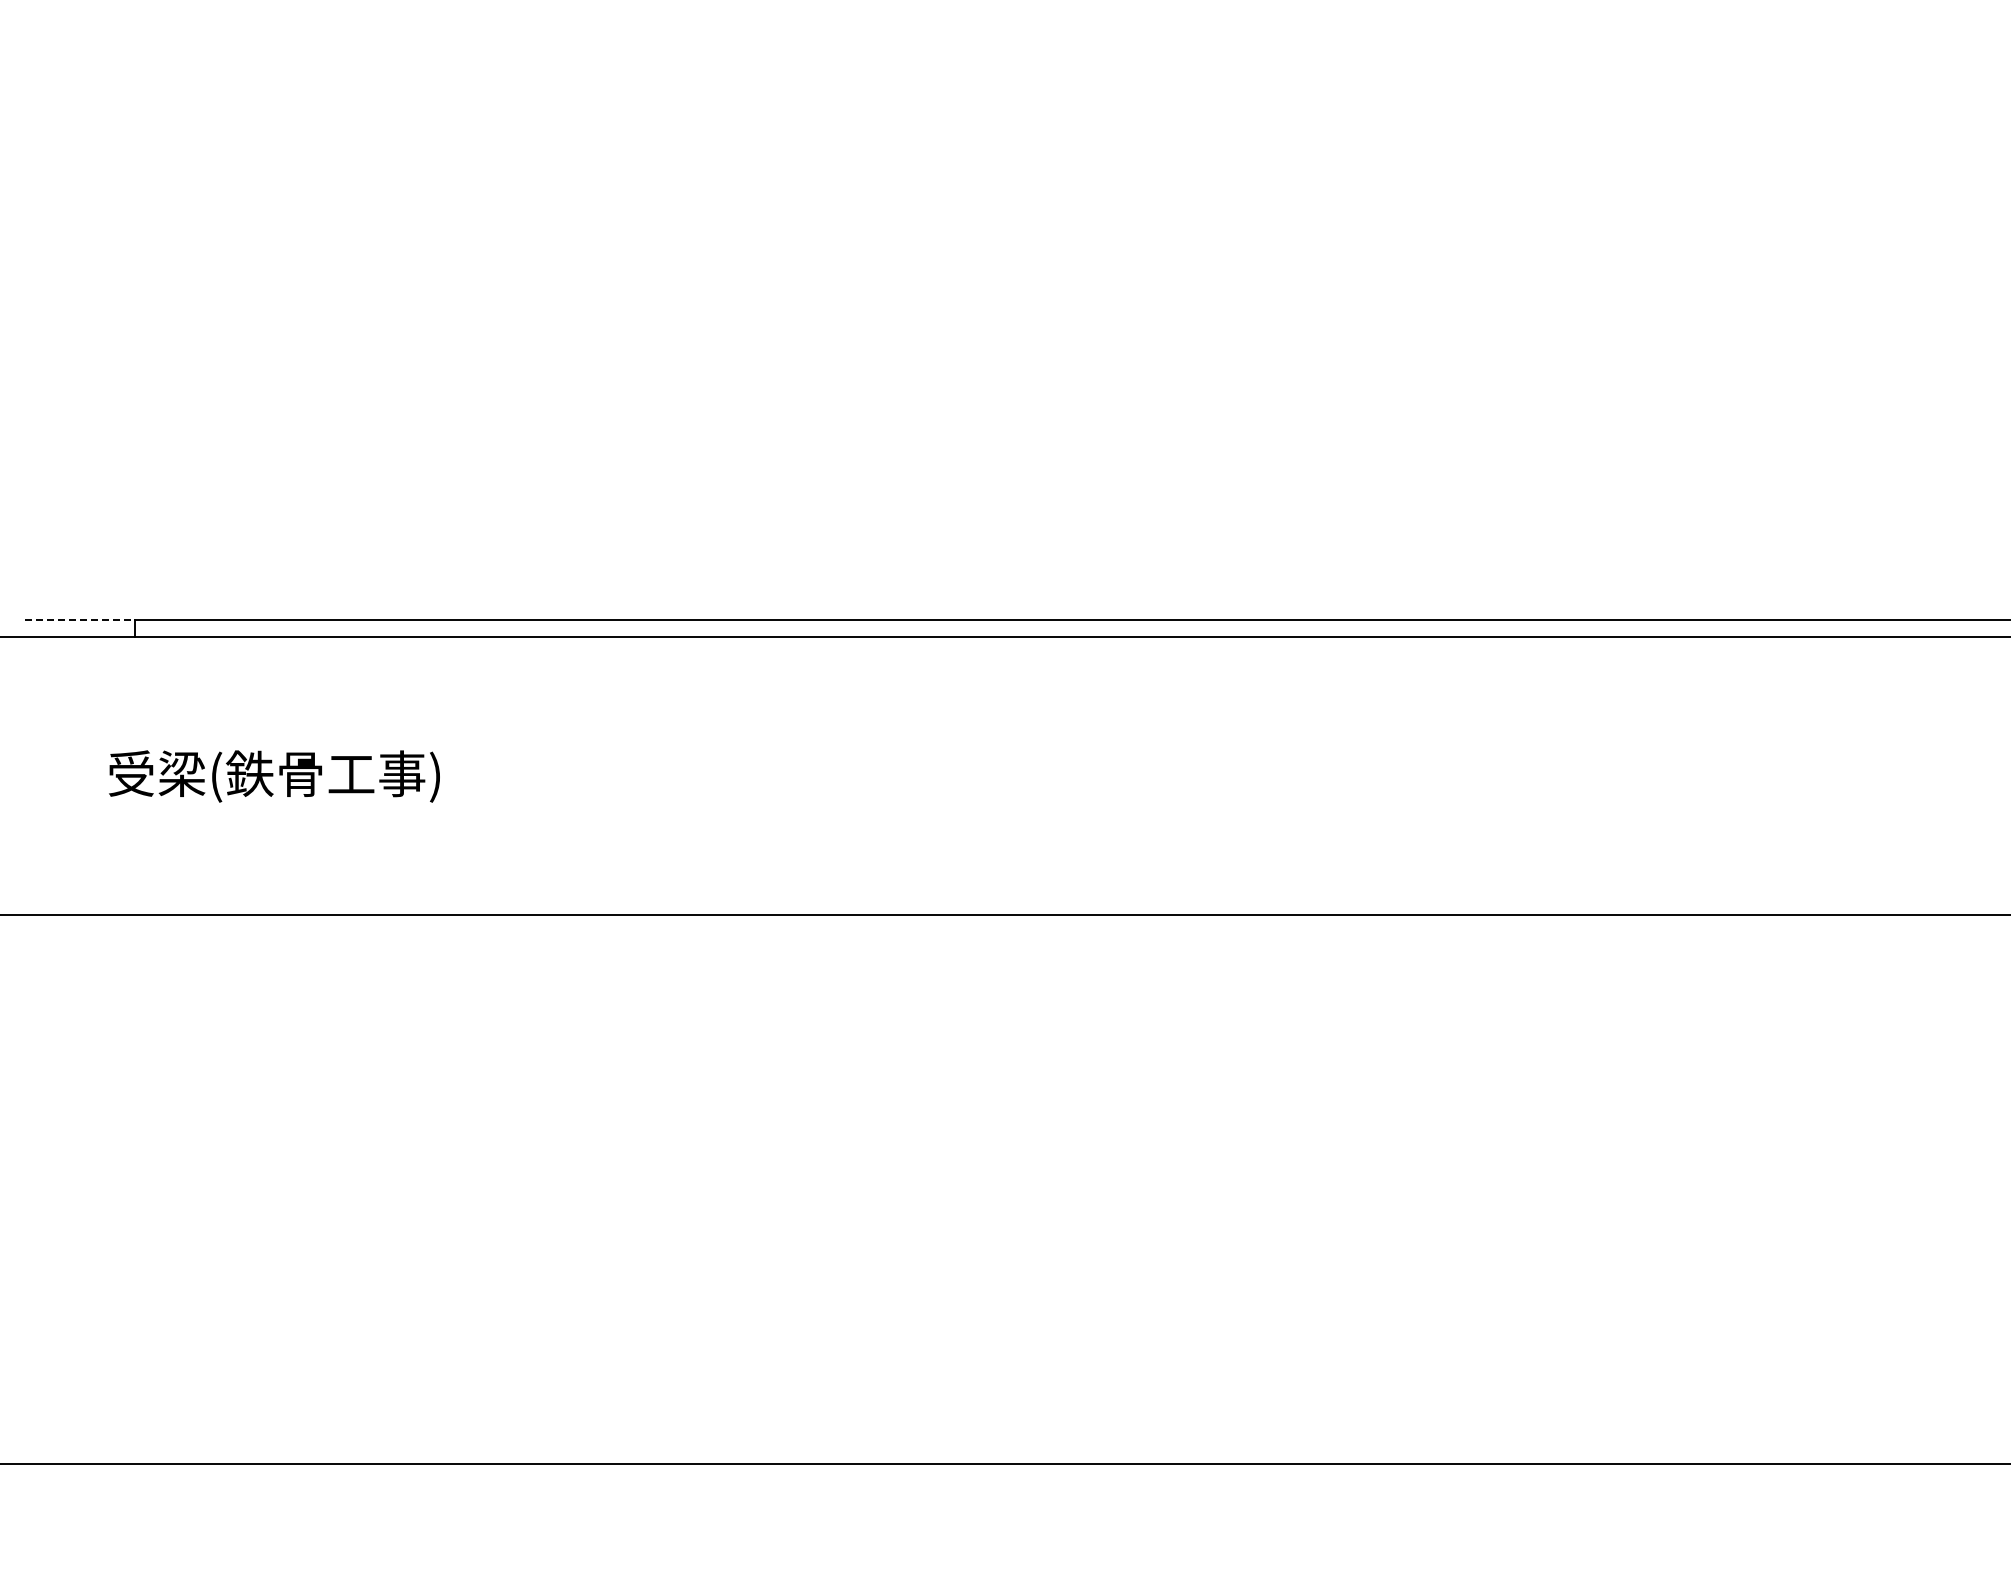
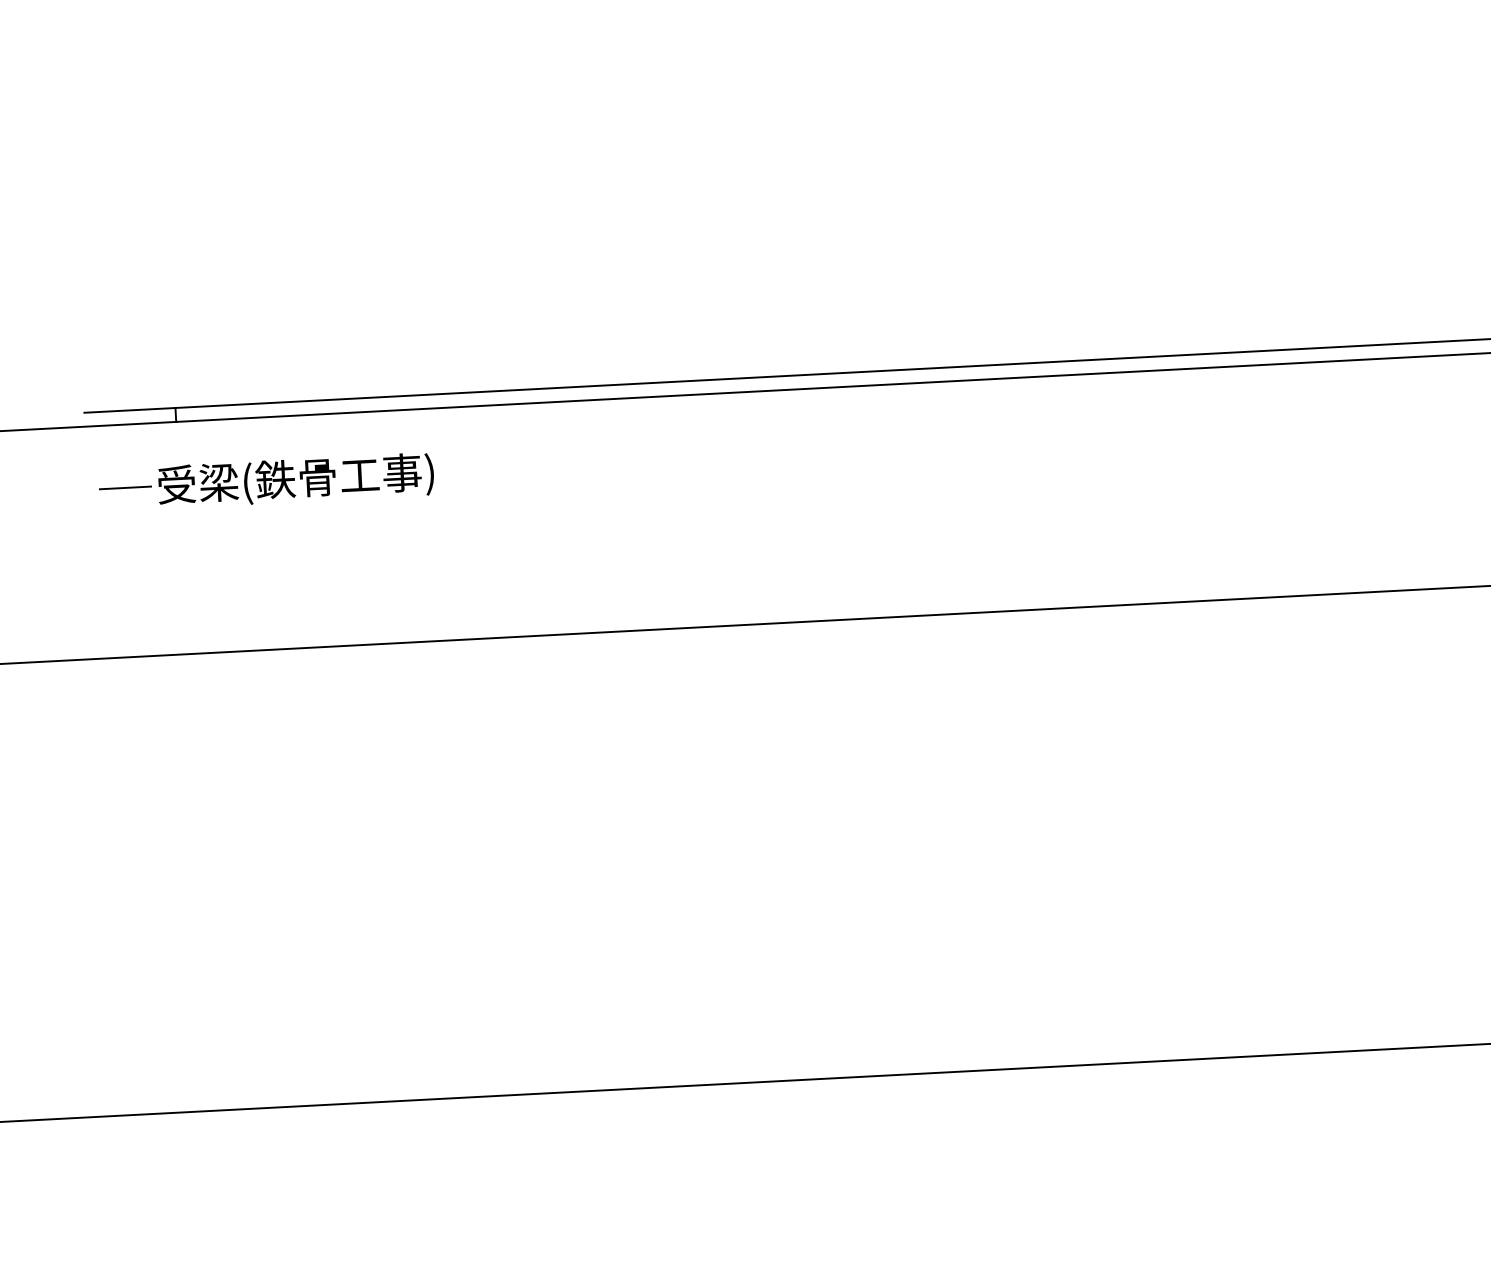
line: (80, 619) -> (130, 410), dashed -> solid
line: (69, 712) -> (125, 488), added
text: (274, 776) -> (296, 480), moved

